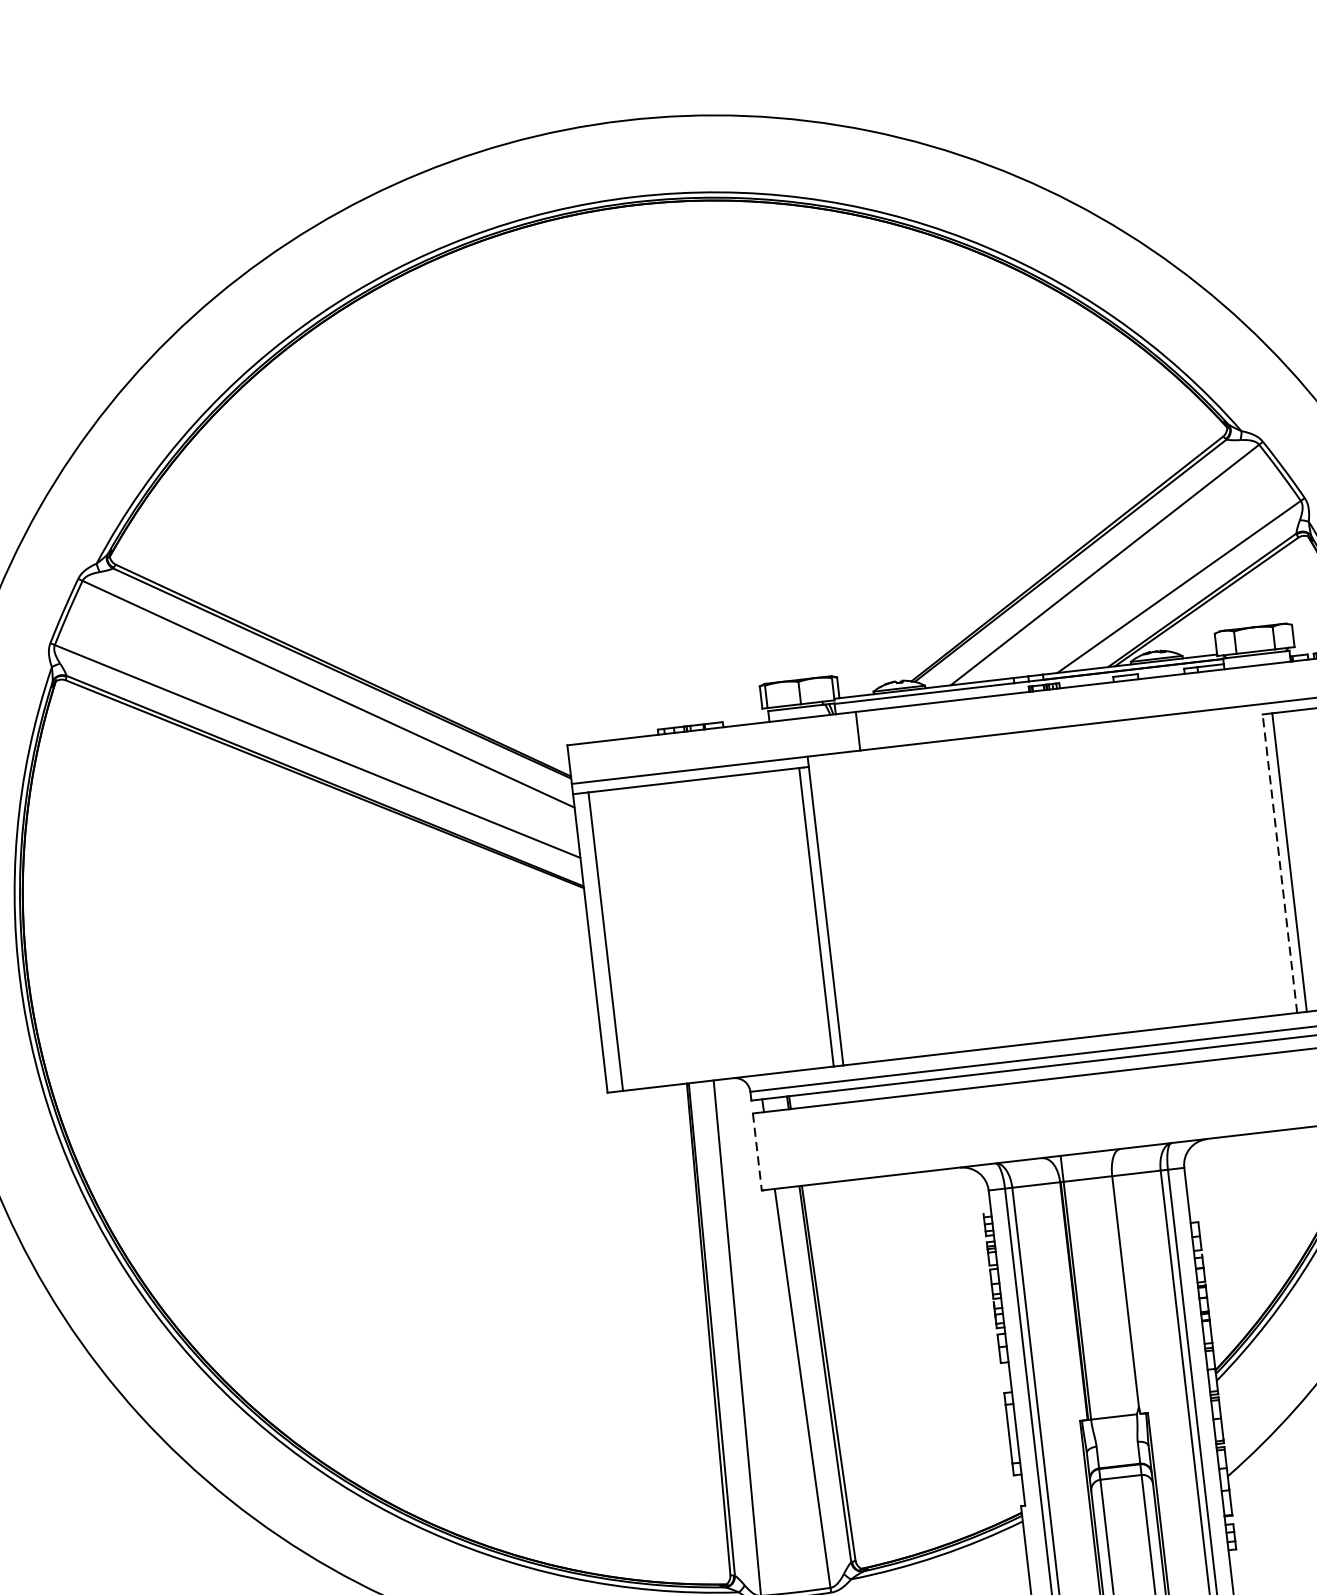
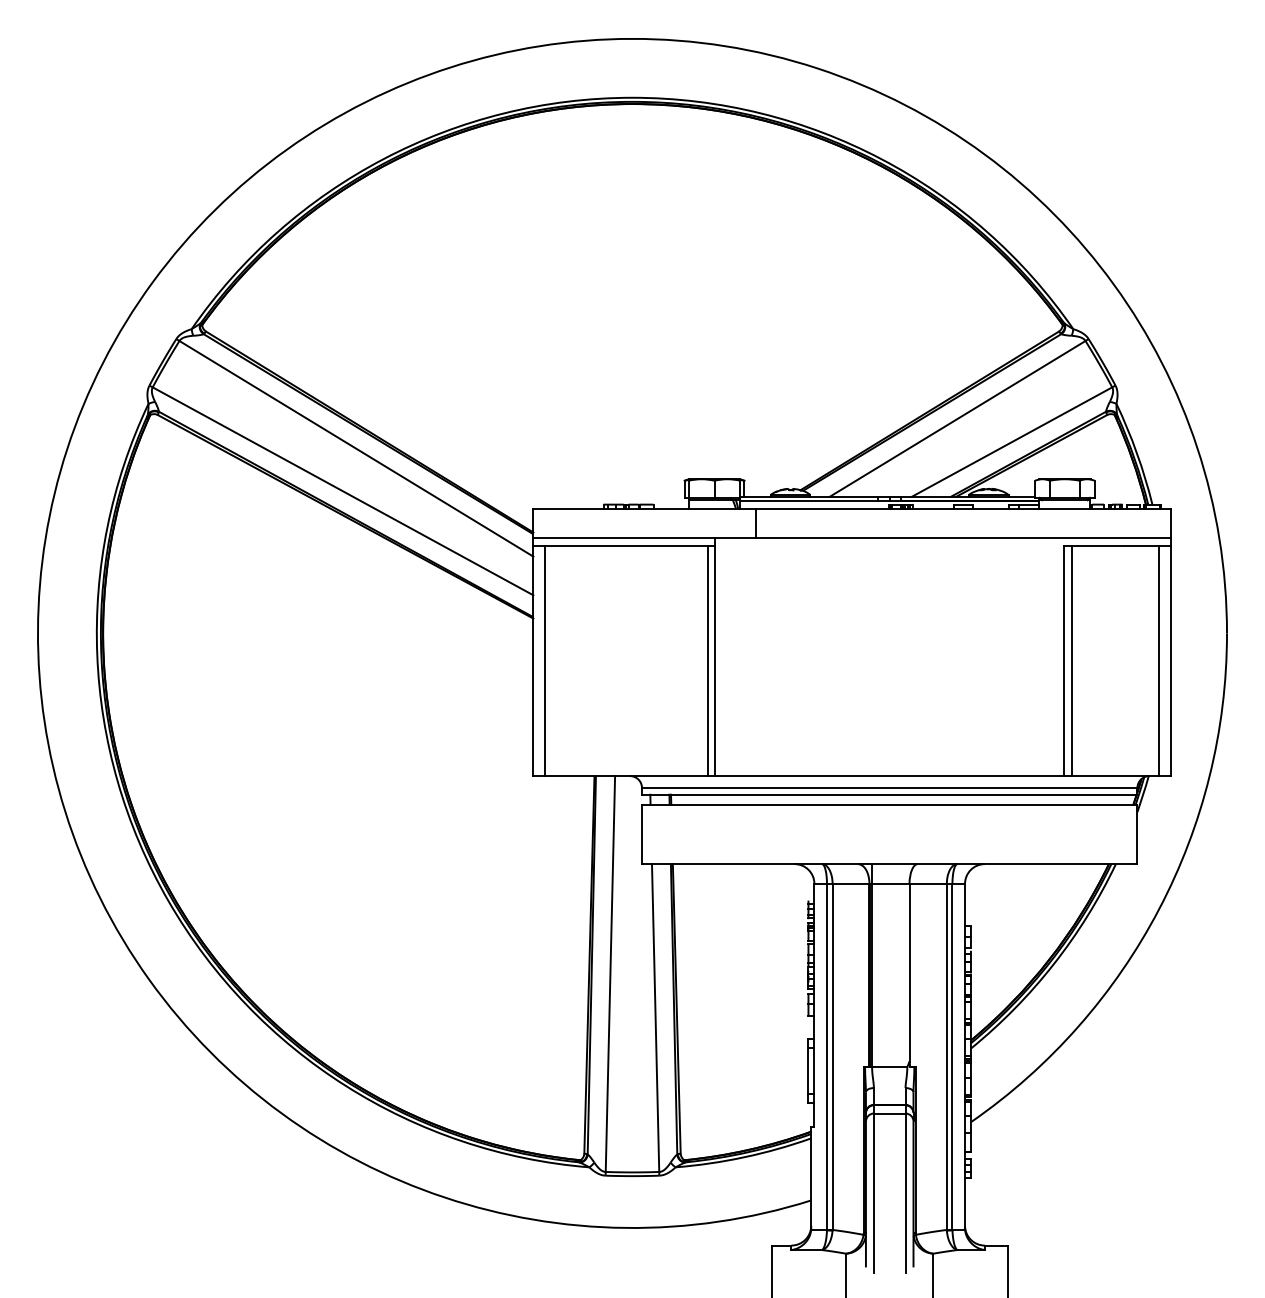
line: (1280, 864) -> (1064, 661), dashed -> solid
line: (758, 1152) -> (642, 834), dashed -> solid

